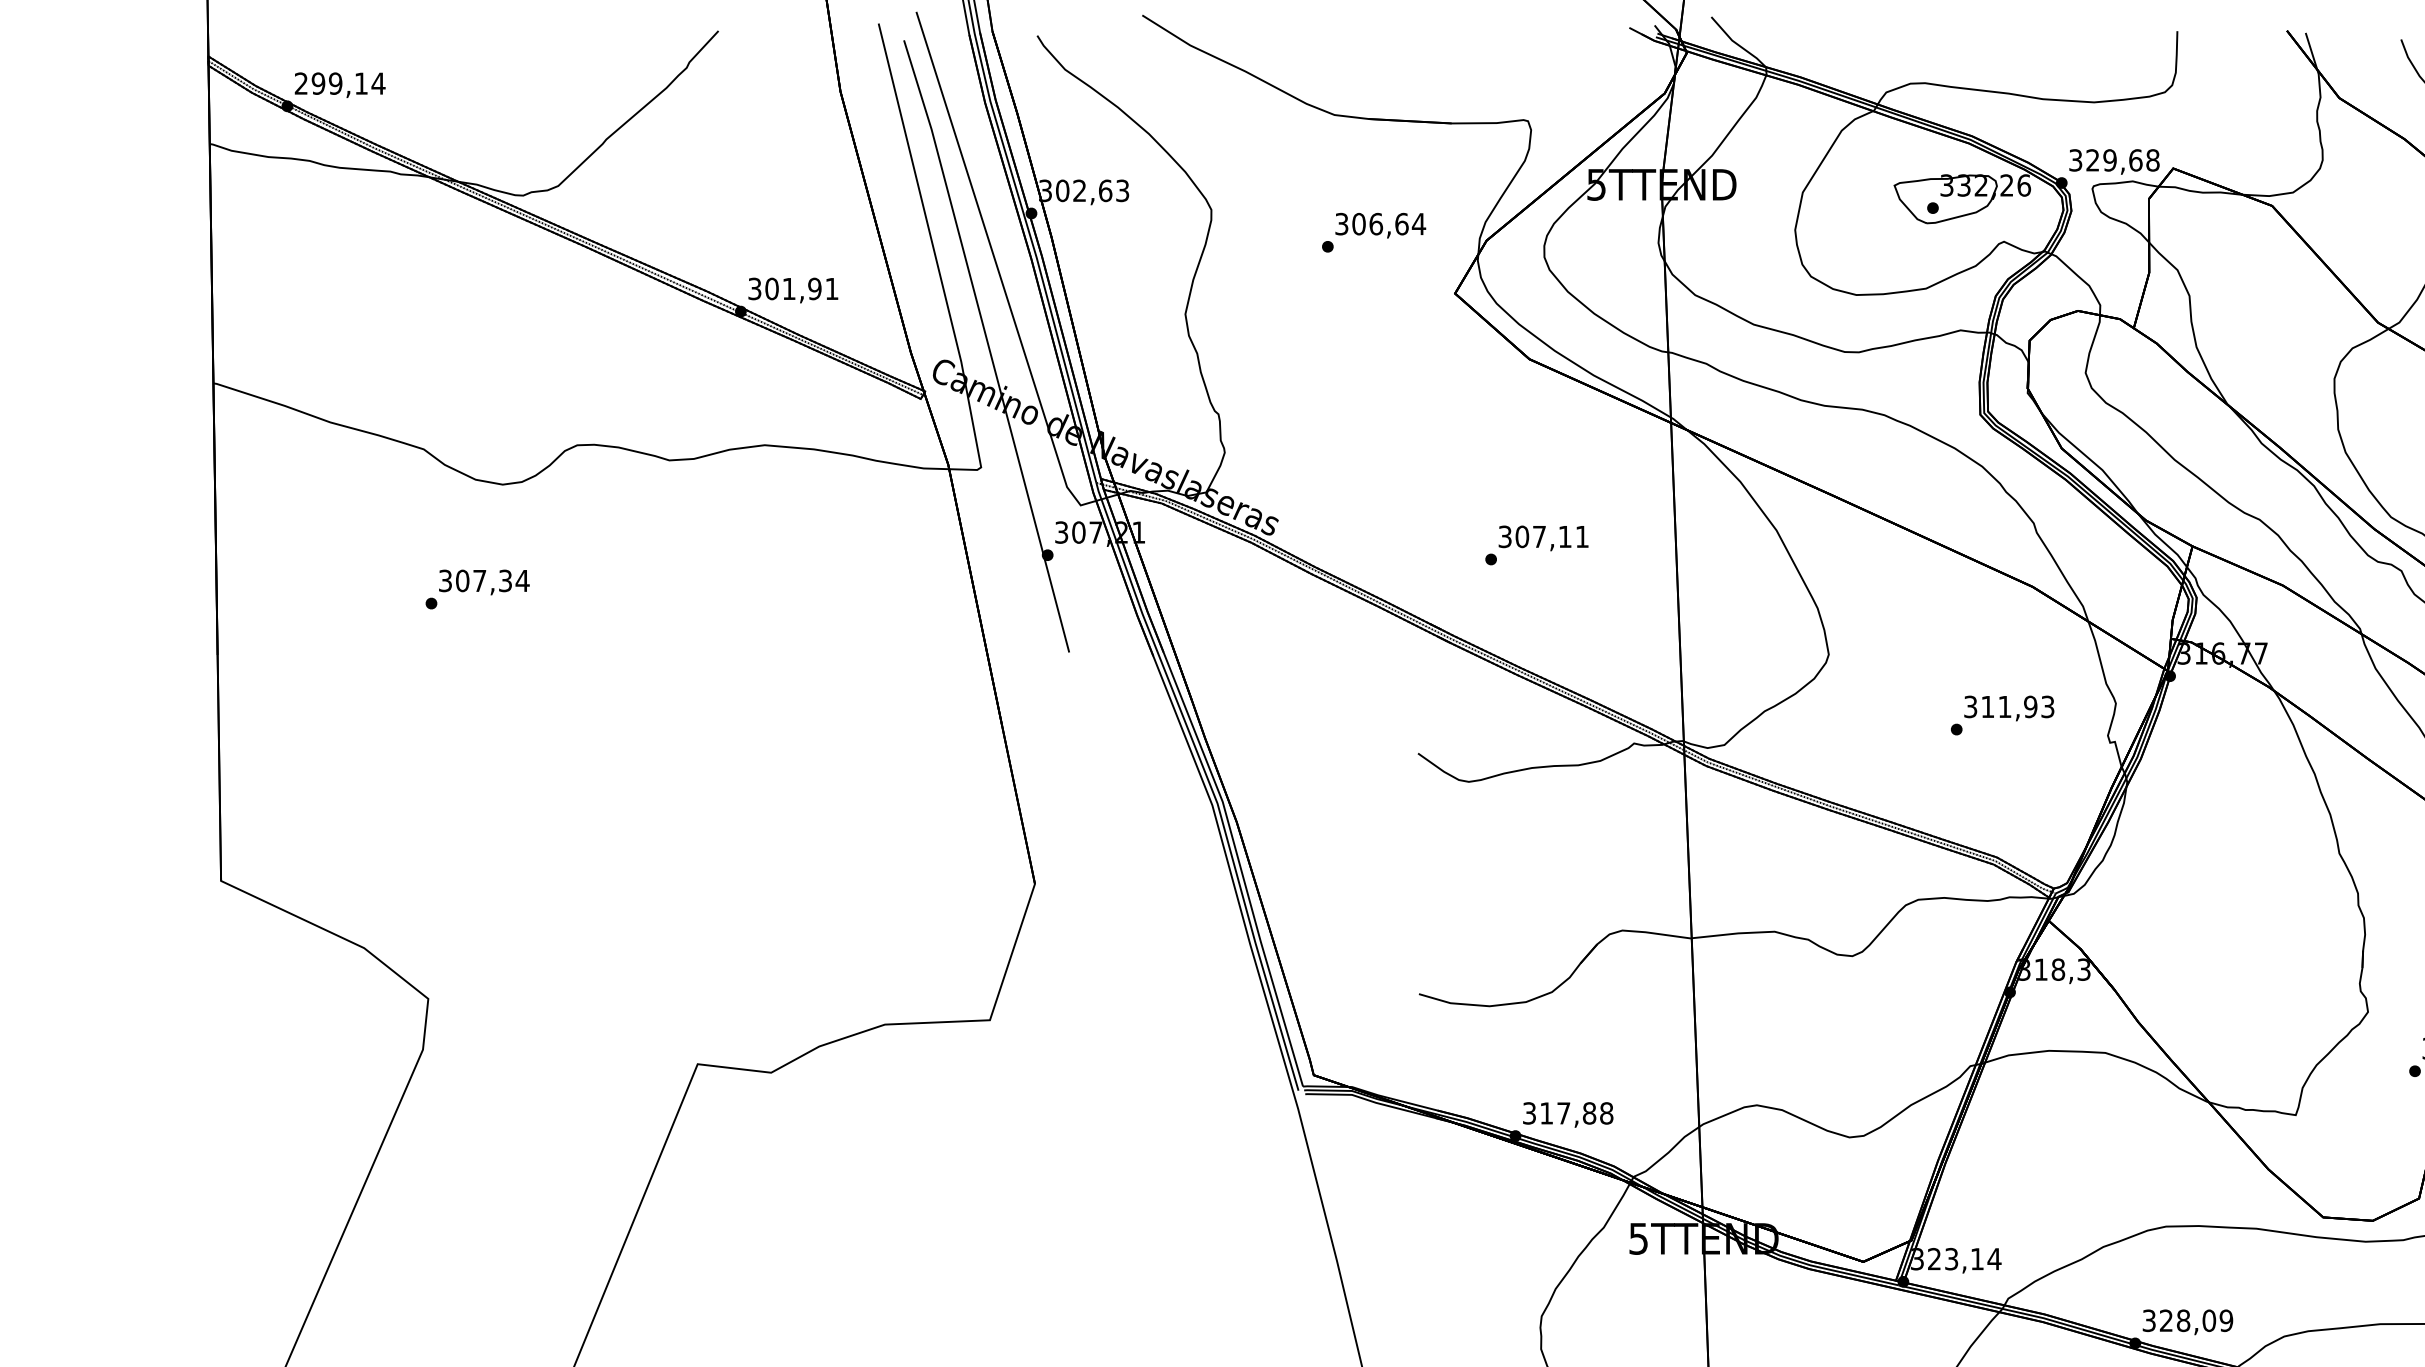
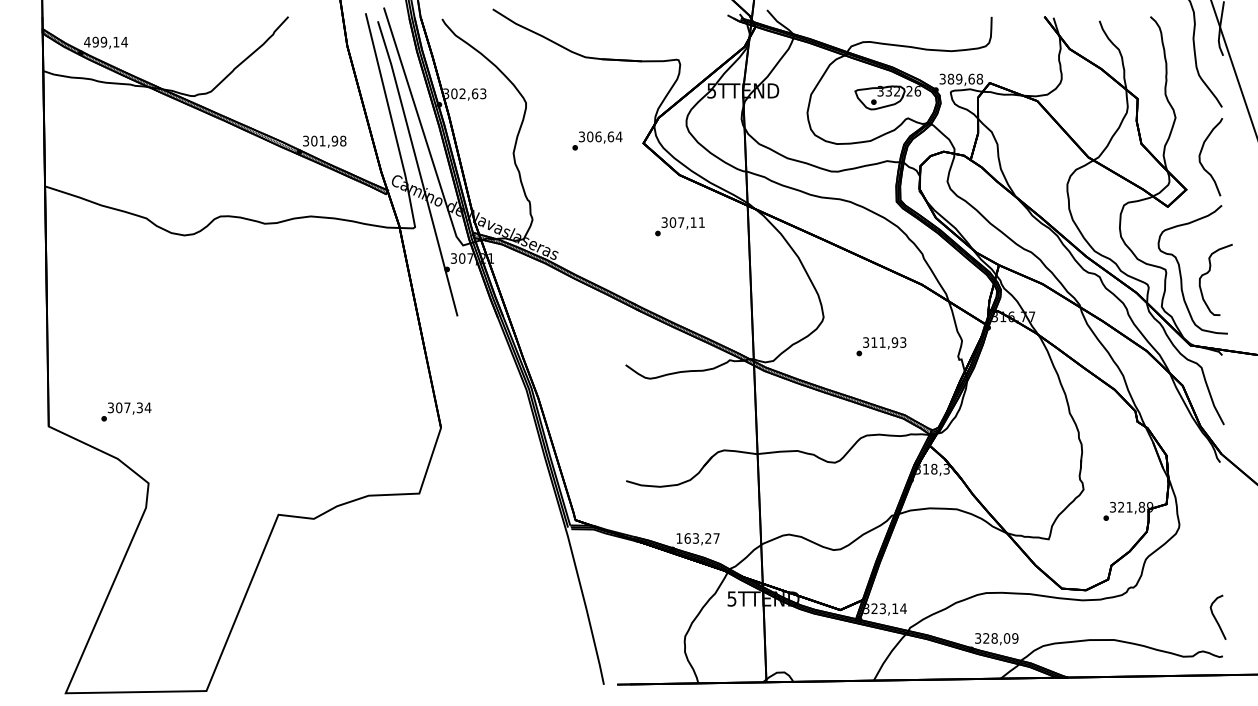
text: (301, 82) -> (87, 41), 299,14 -> 499,14
text: (2091, 161) -> (950, 79), 329,68 -> 389,68
text: (1374, 231) -> (597, 140), moved
text: (832, 287) -> (343, 140), 301,91 -> 301,98
text: (1535, 544) -> (679, 226), moved
text: (477, 588) -> (126, 411), moved
text: (2002, 715) -> (881, 346), moved
text: (1567, 1113) -> (697, 538), 317,88 -> 163,27

